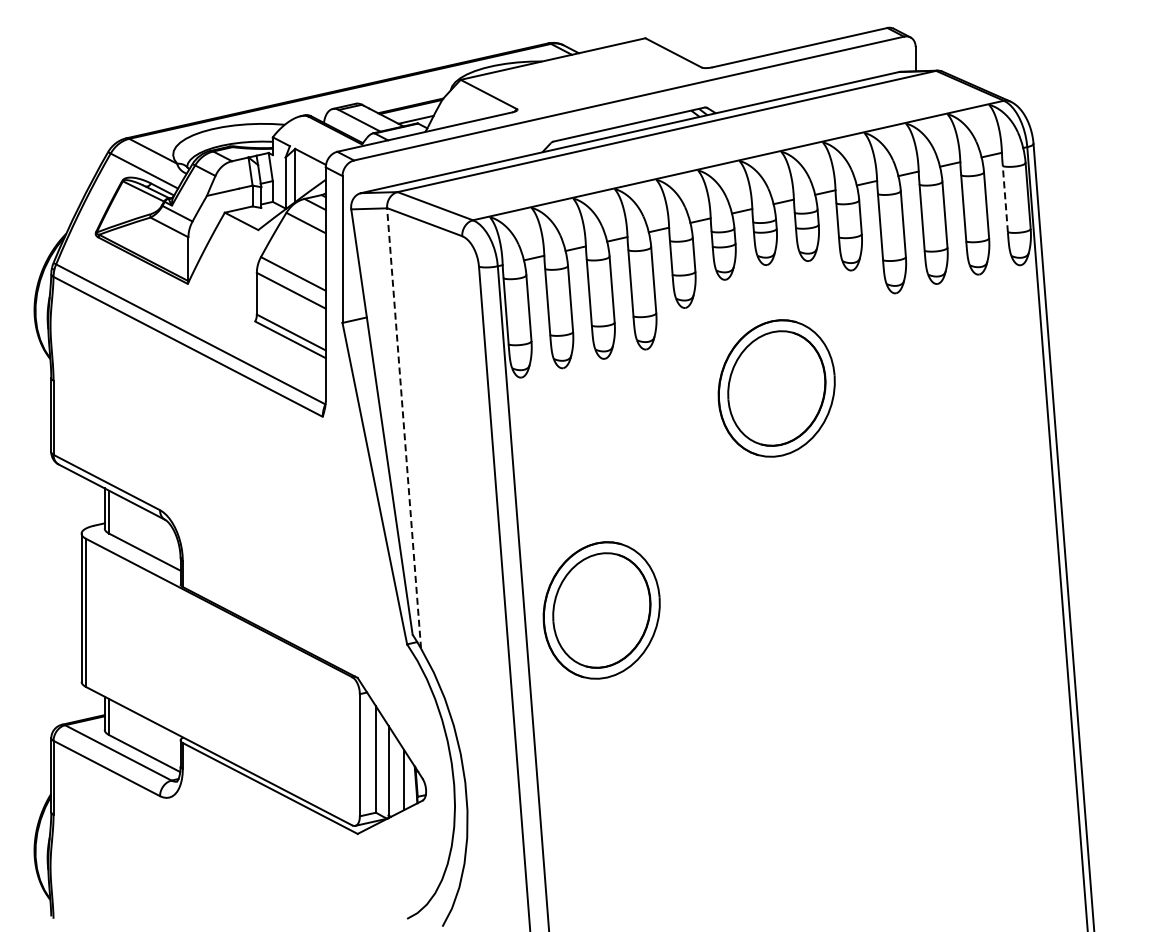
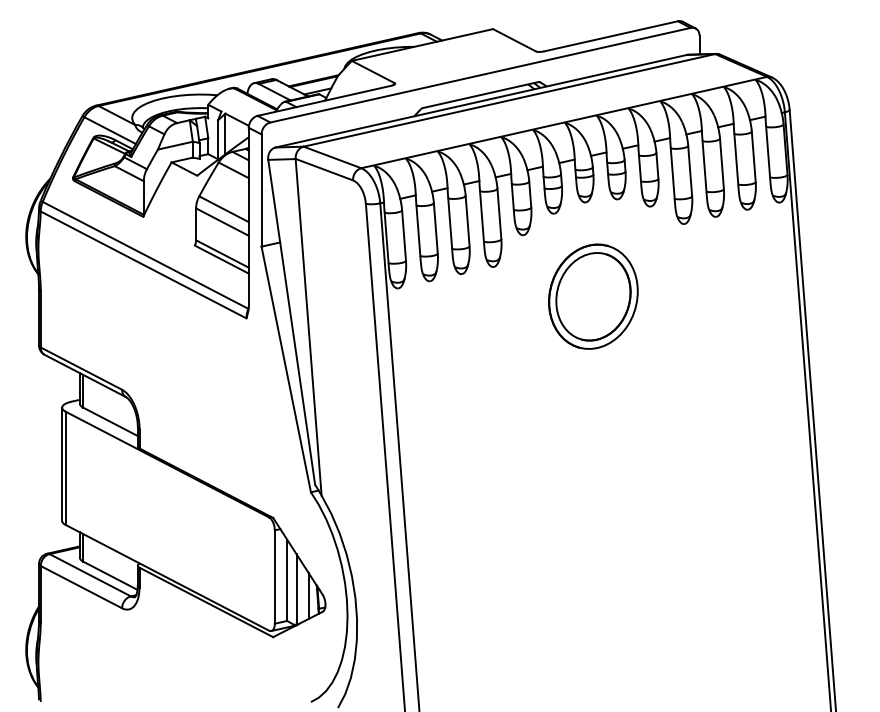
line: (1005, 198) -> (768, 151), dashed -> solid
line: (404, 428) -> (308, 327), dashed -> solid
part: (601, 610) -> (459, 466), removed

